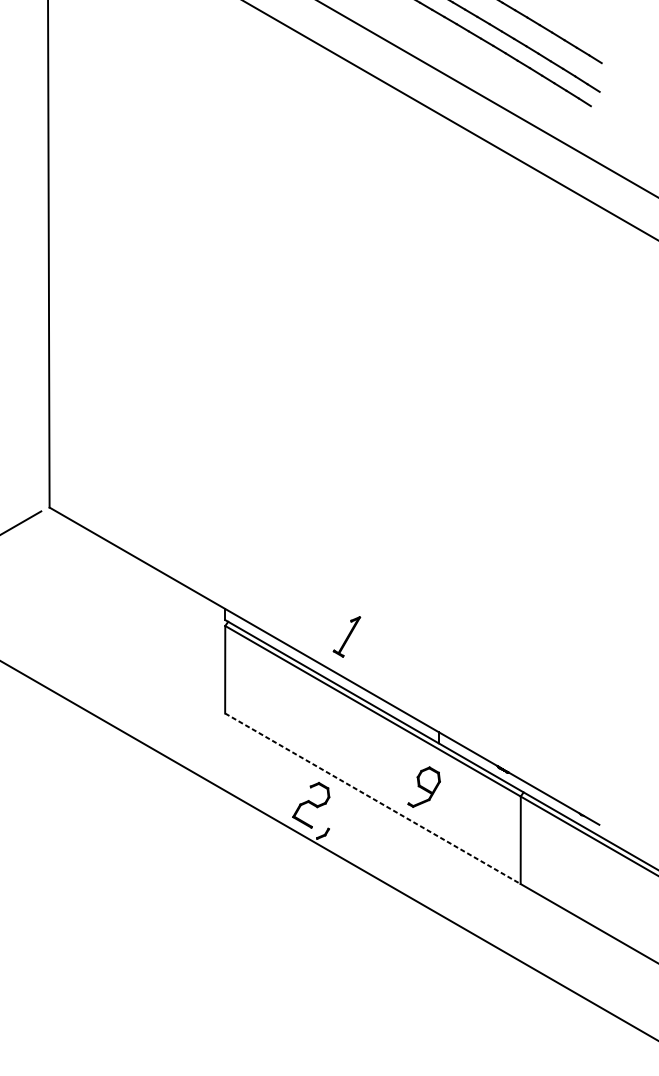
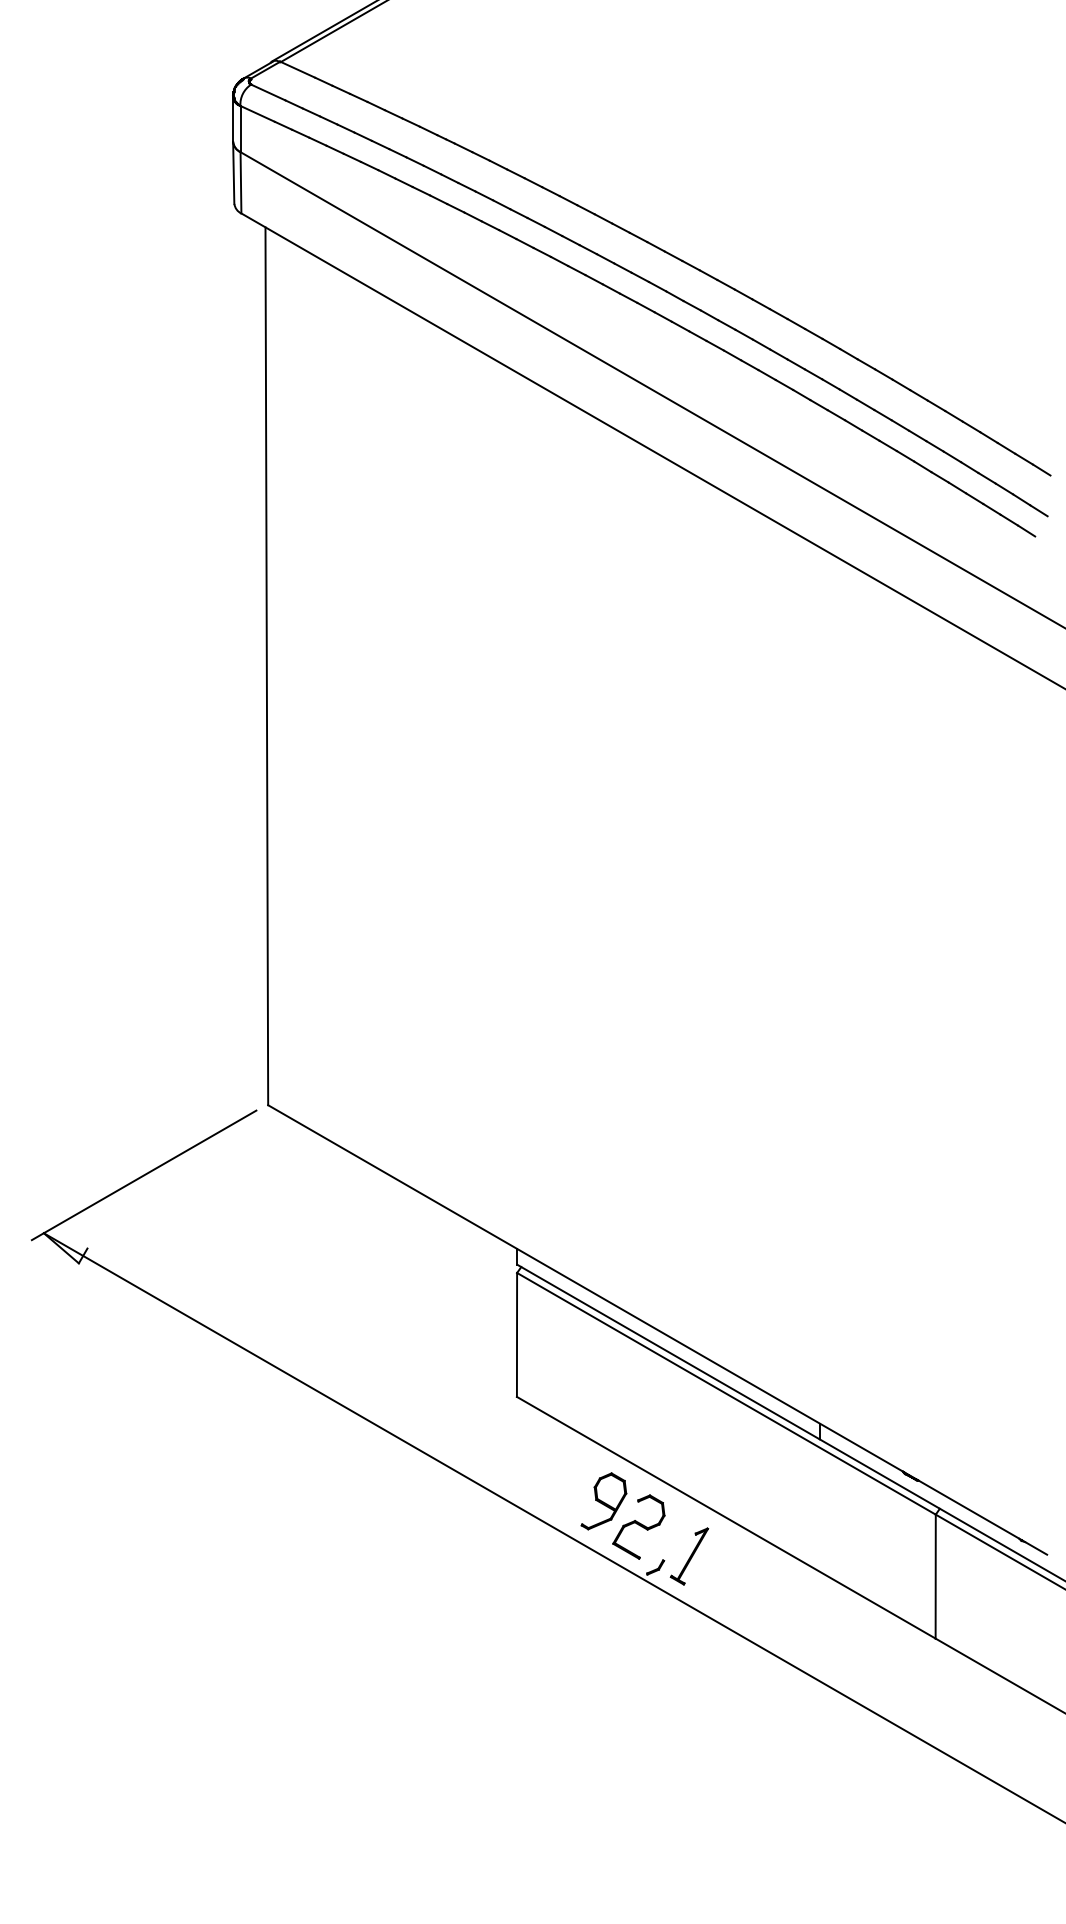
part: (346, 636) -> (689, 1556), moved
part: (423, 787) -> (603, 1501), moved
line: (373, 798) -> (726, 1517), dashed -> solid

